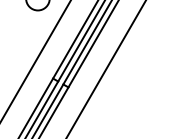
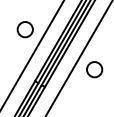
circle: (145, 60) -> (94, 69), added

